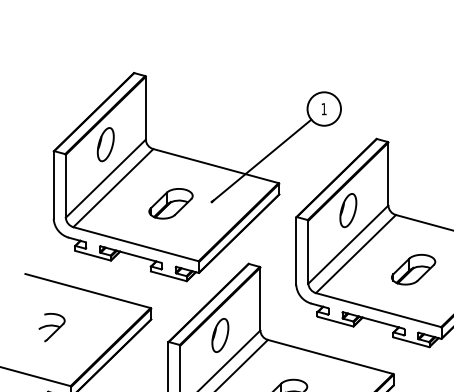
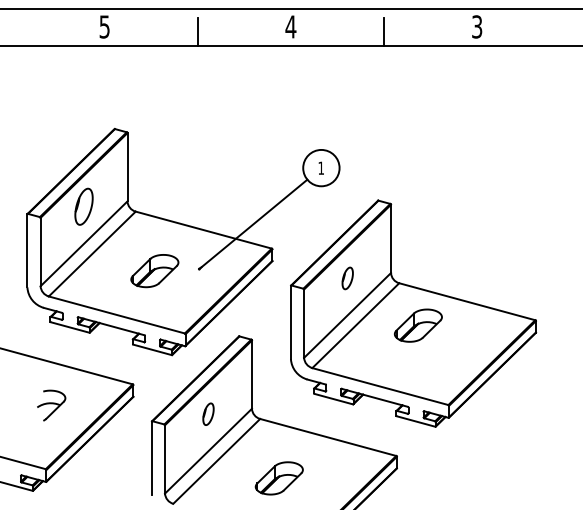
part: (348, 210) -> (347, 278), size x0.6
part: (413, 269) -> (418, 325), moved
part: (51, 327) -> (51, 405), moved
part: (220, 335) -> (208, 414), size x0.6

